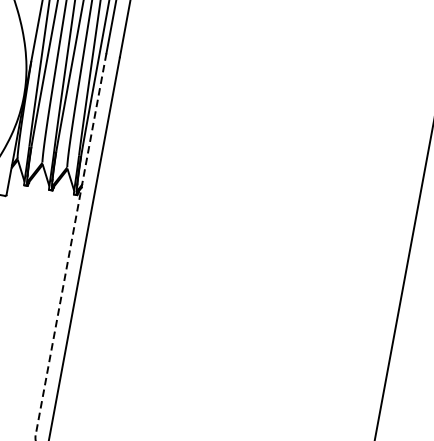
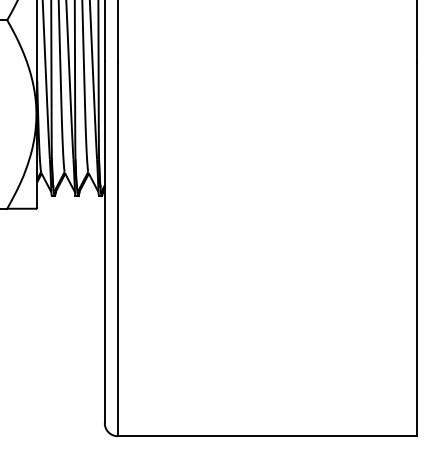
line: (70, 244) -> (104, 242), dashed -> solid

